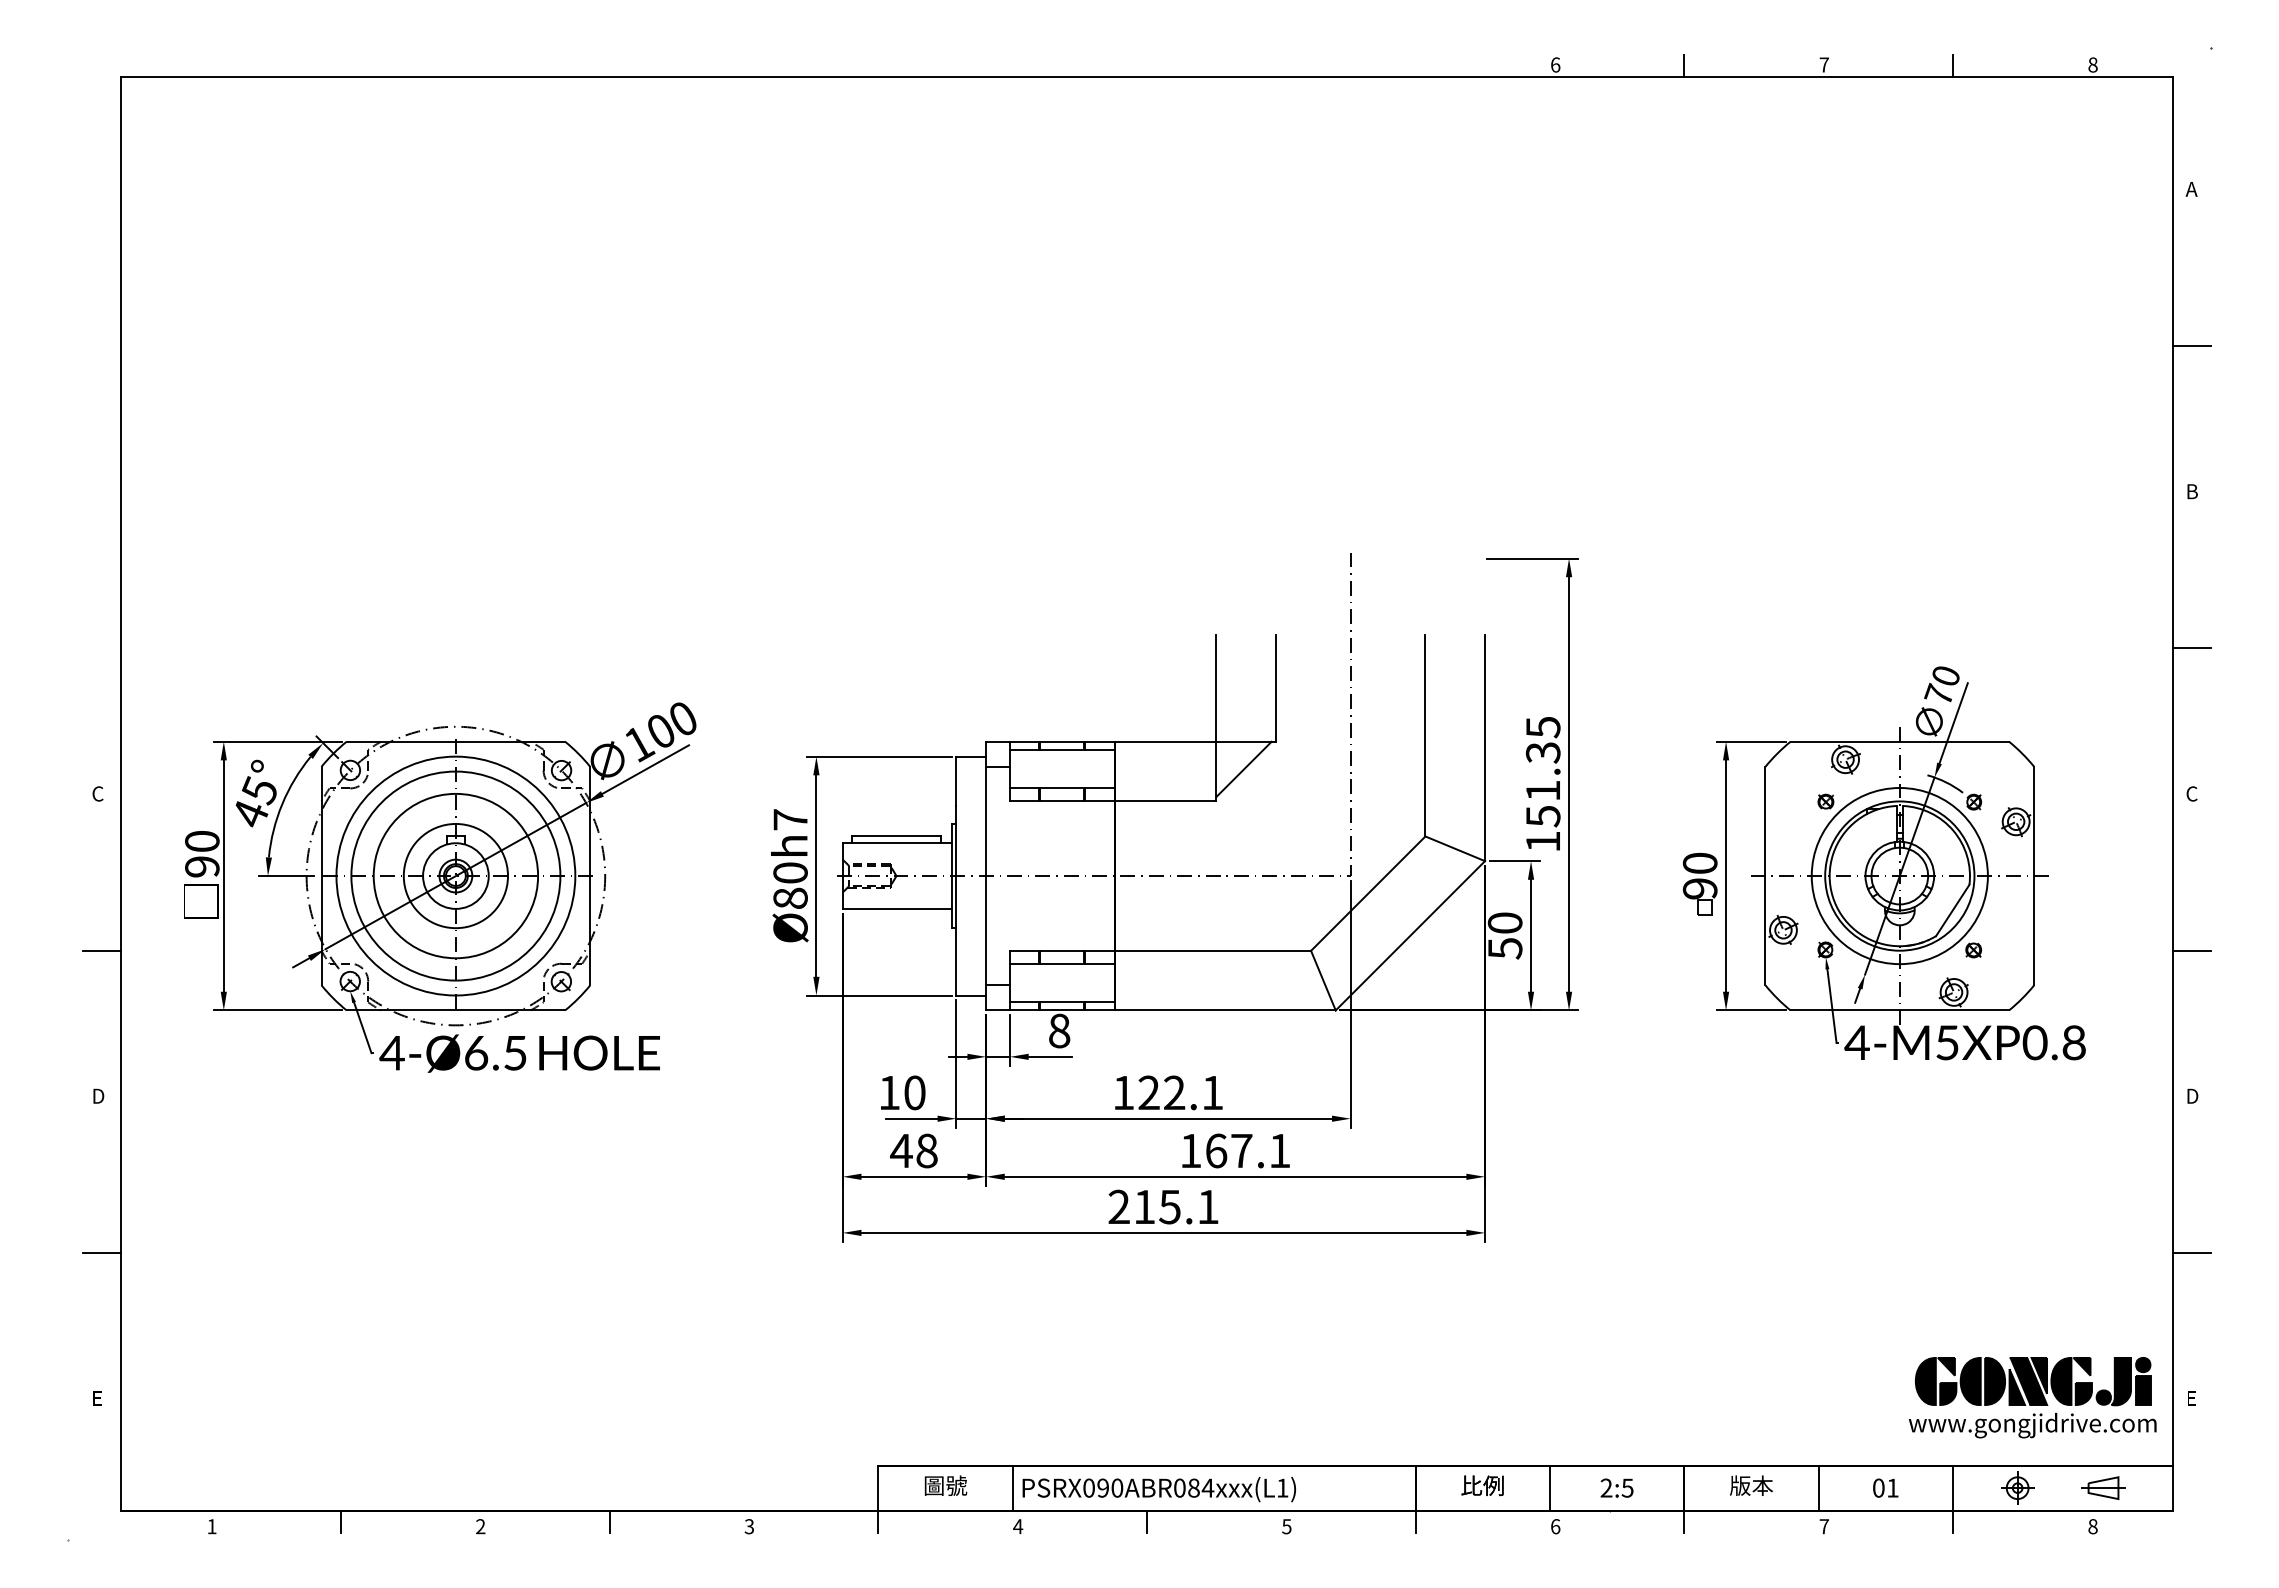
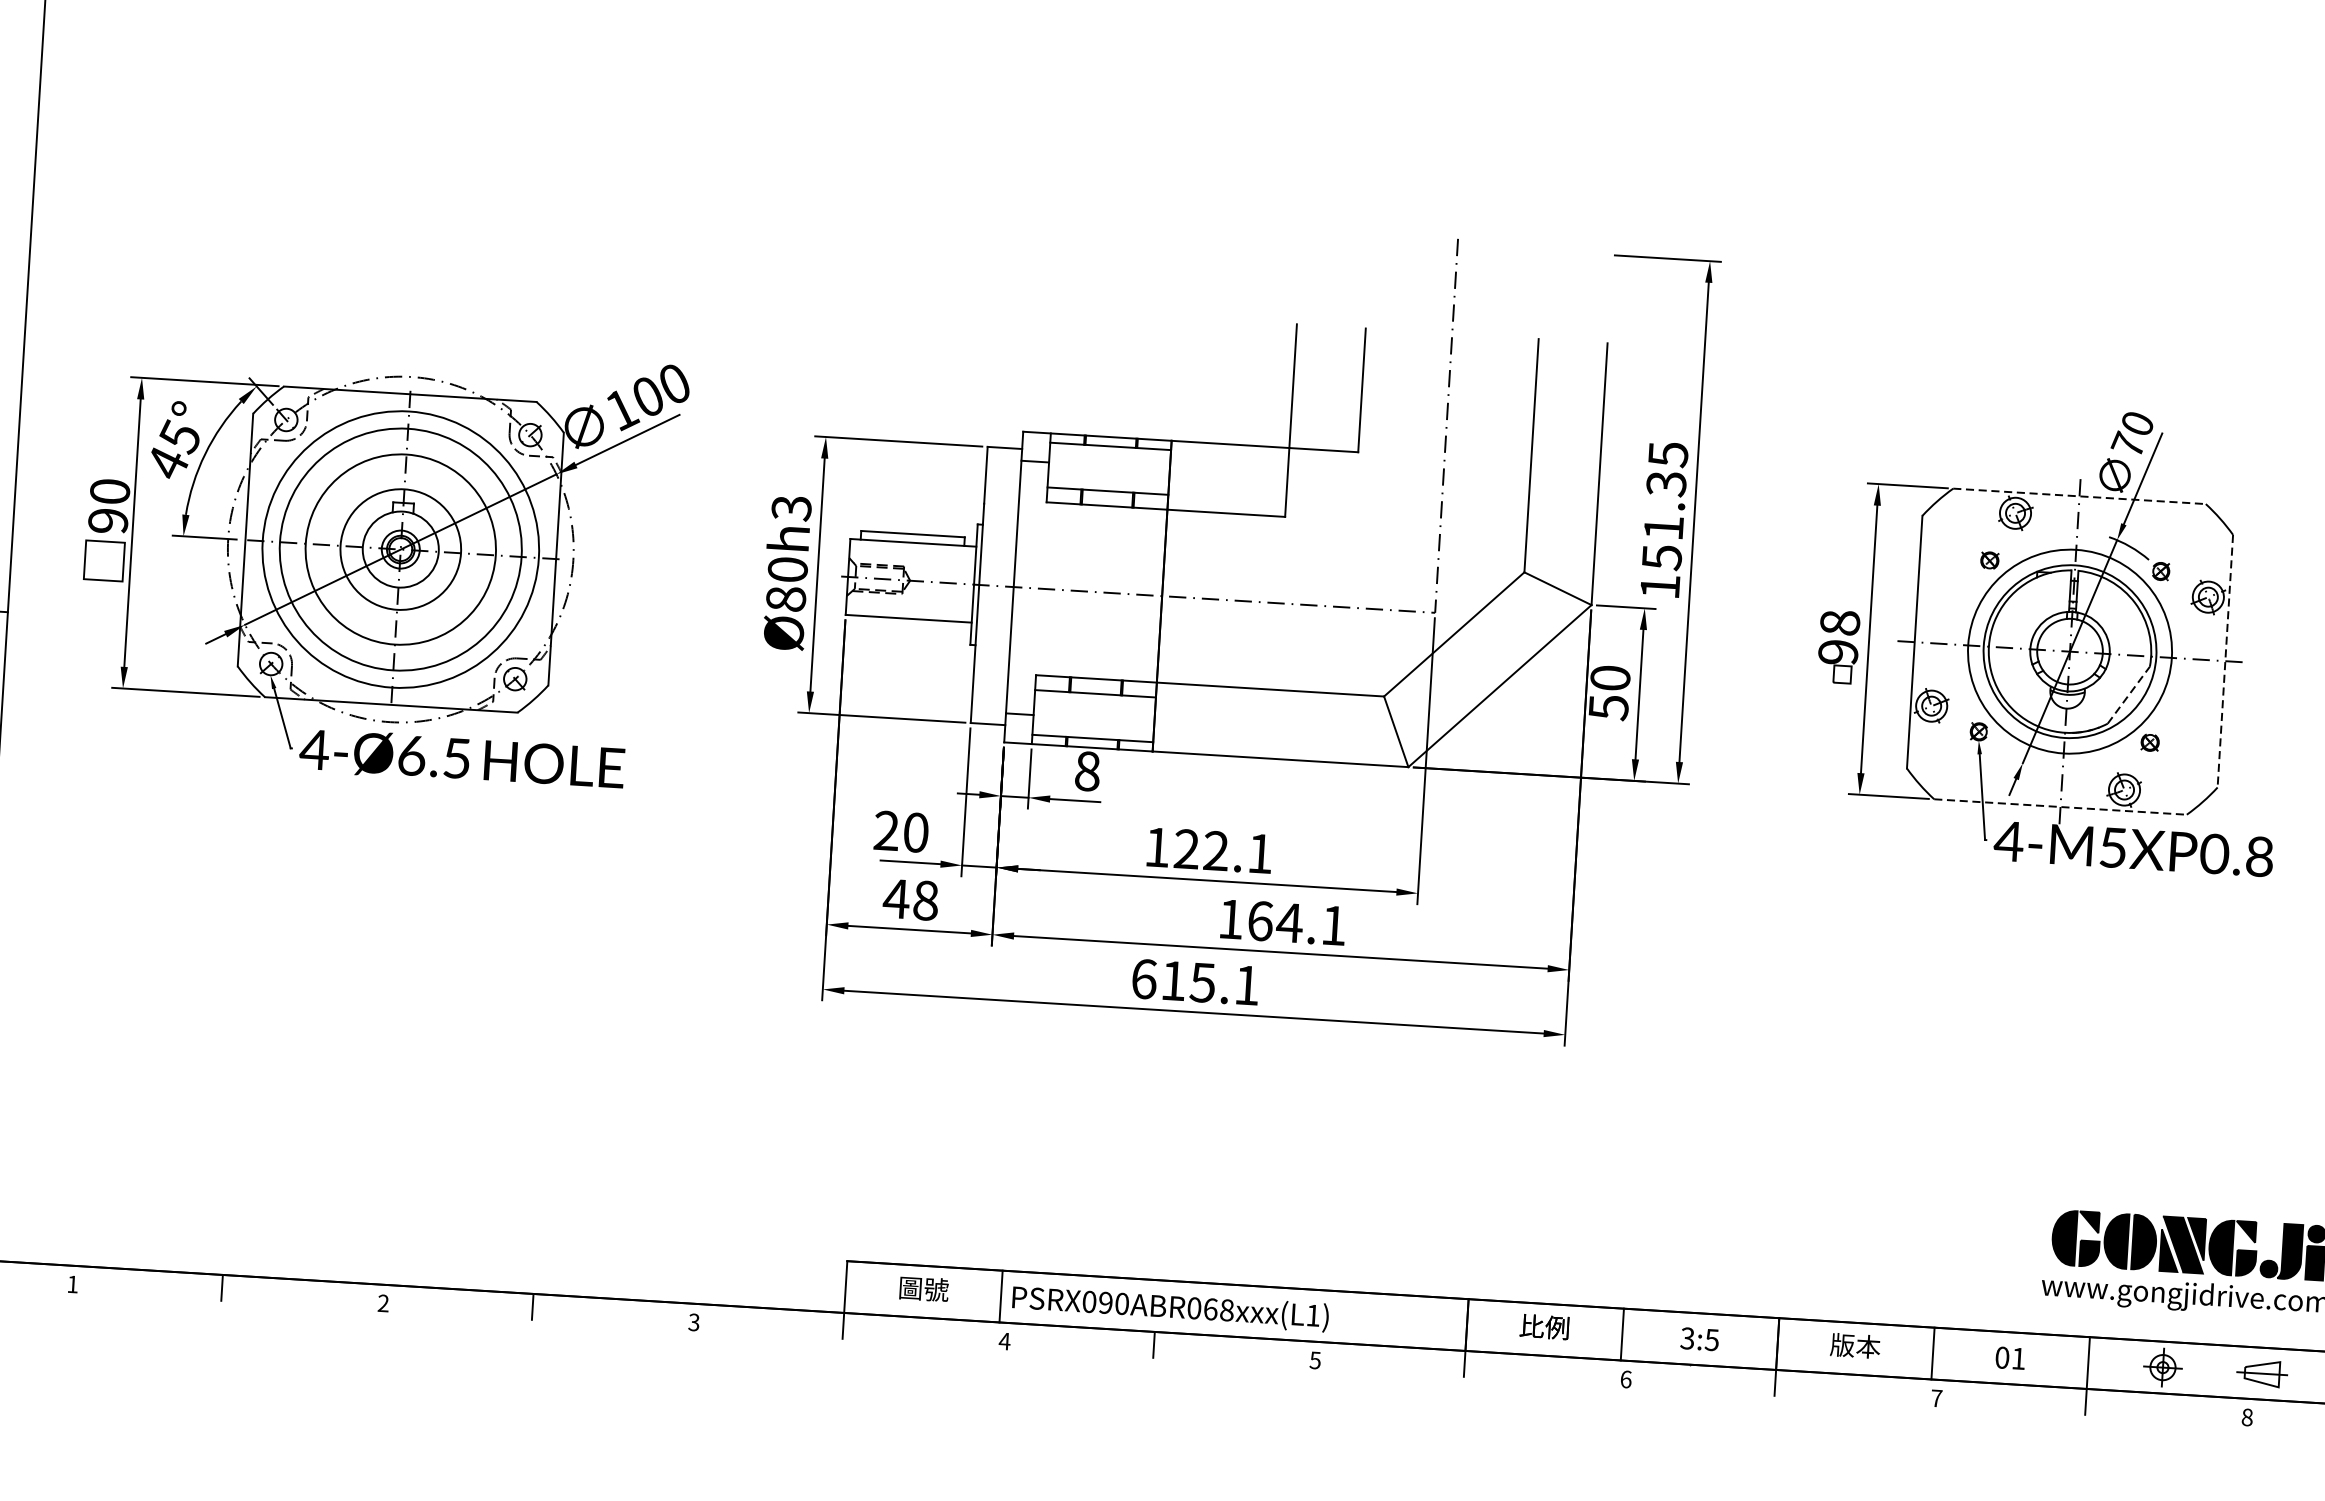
line: (1900, 741) -> (2080, 496), solid -> dashed
line: (1243, 769) -> (1318, 482), removed
text: (790, 819) -> (791, 507), Ø80h7 -> Ø80h3
text: (1699, 862) -> (1839, 621), 90 -> 98
line: (2034, 876) -> (2225, 661), solid -> dashed
line: (1952, 910) -> (2128, 695), solid -> dashed
line: (1900, 1010) -> (2061, 807), solid -> dashed
text: (889, 1092) -> (886, 830), 10 -> 20
text: (1241, 1150) -> (1289, 922), 167.1 -> 164.1
text: (1119, 1206) -> (1144, 978), 215.1 -> 615.1
text: (1201, 1487) -> (1219, 1309), PSRX090ABR084xxx(L1) -> PSRX090ABR068xxx(L1)
text: (1606, 1488) -> (1687, 1338), 2:5 -> 3:5

